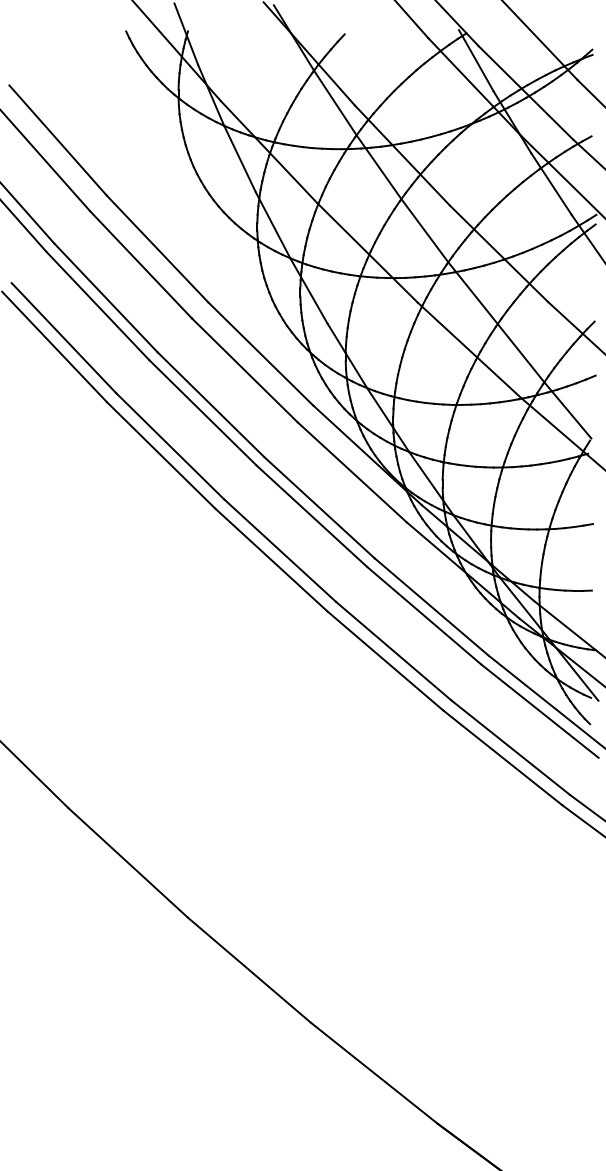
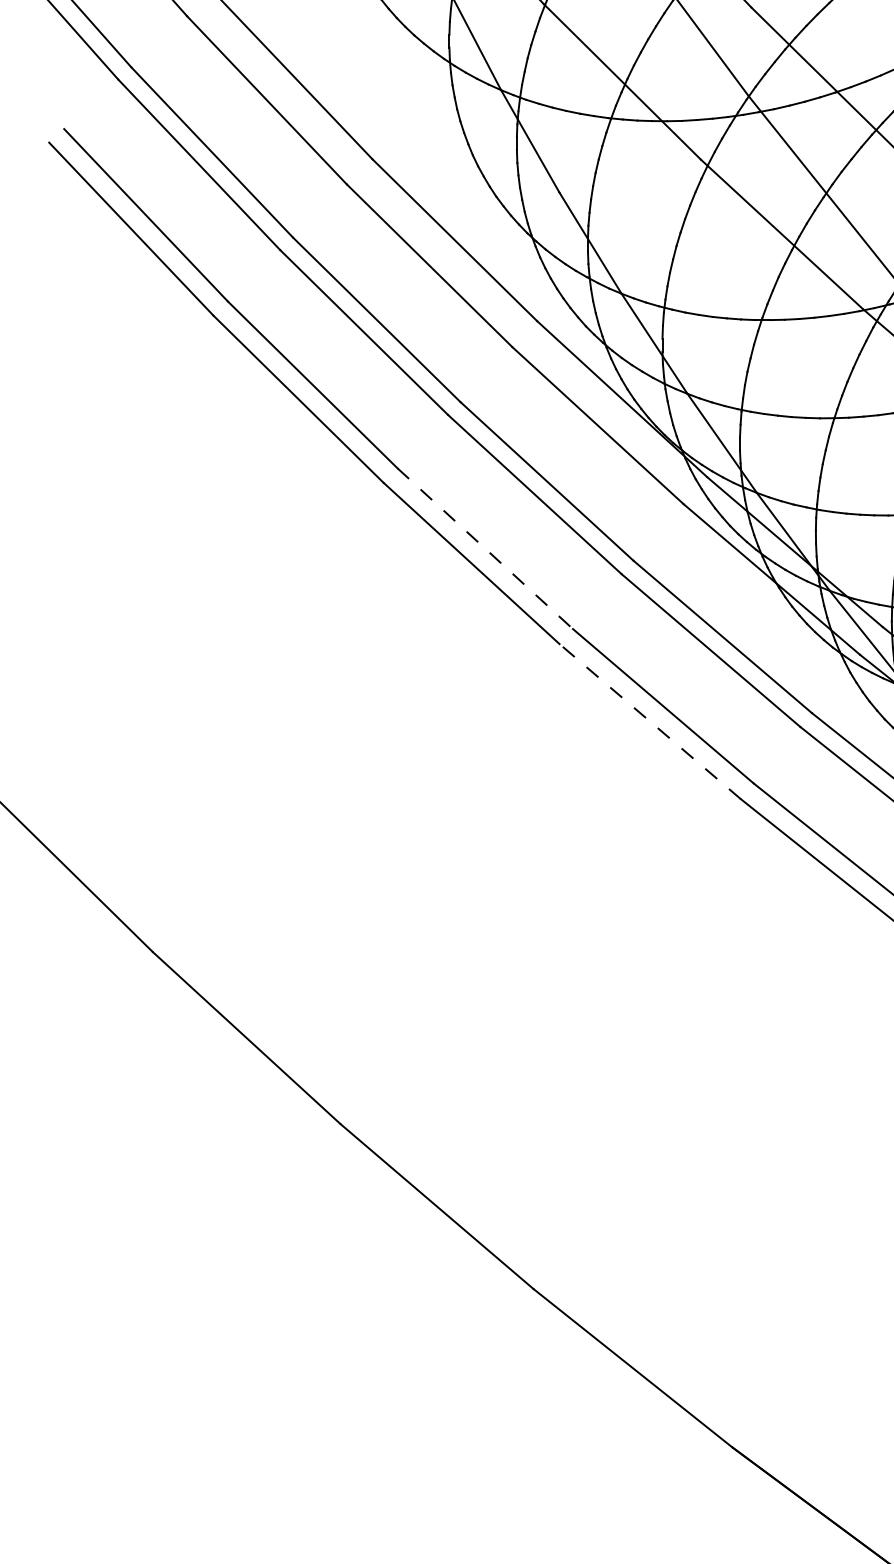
line: (280, 550) -> (485, 548), solid -> dashed
line: (385, 660) -> (650, 720), solid -> dashed

